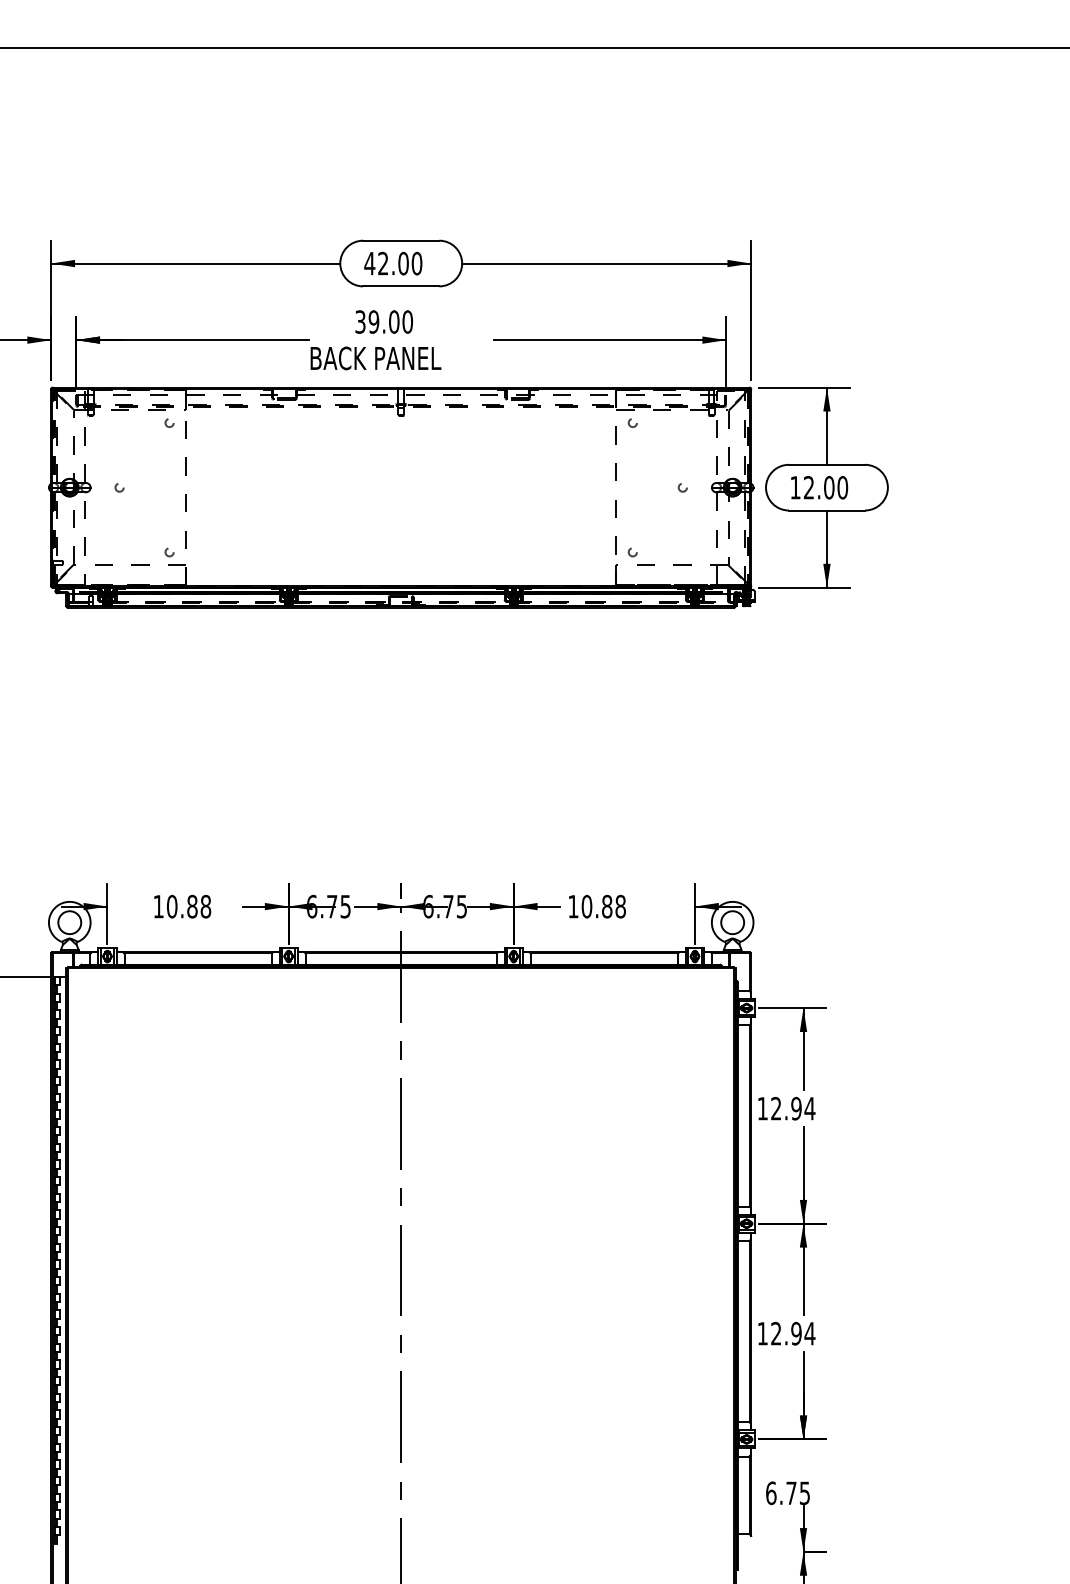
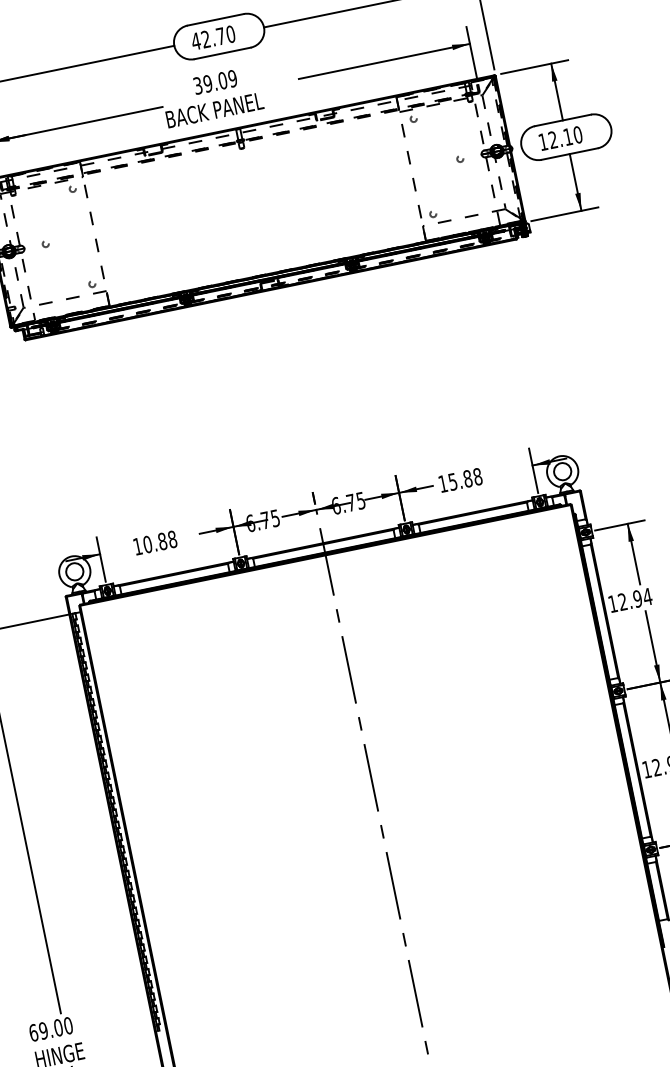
text: (403, 263) -> (220, 36), 42.00 -> 42.70
text: (407, 321) -> (232, 78), 39.00 -> 39.09
text: (829, 487) -> (568, 136), 12.00 -> 12.10
text: (586, 906) -> (452, 481), 10.88 -> 15.88

